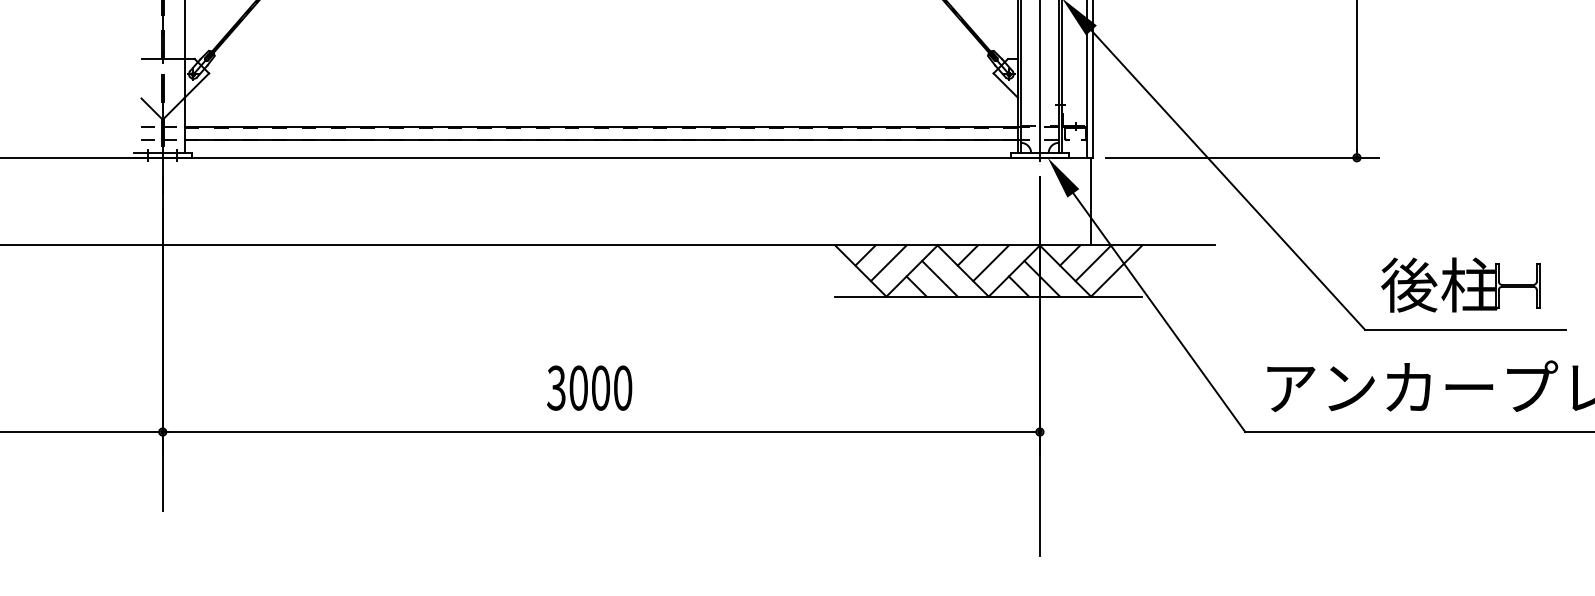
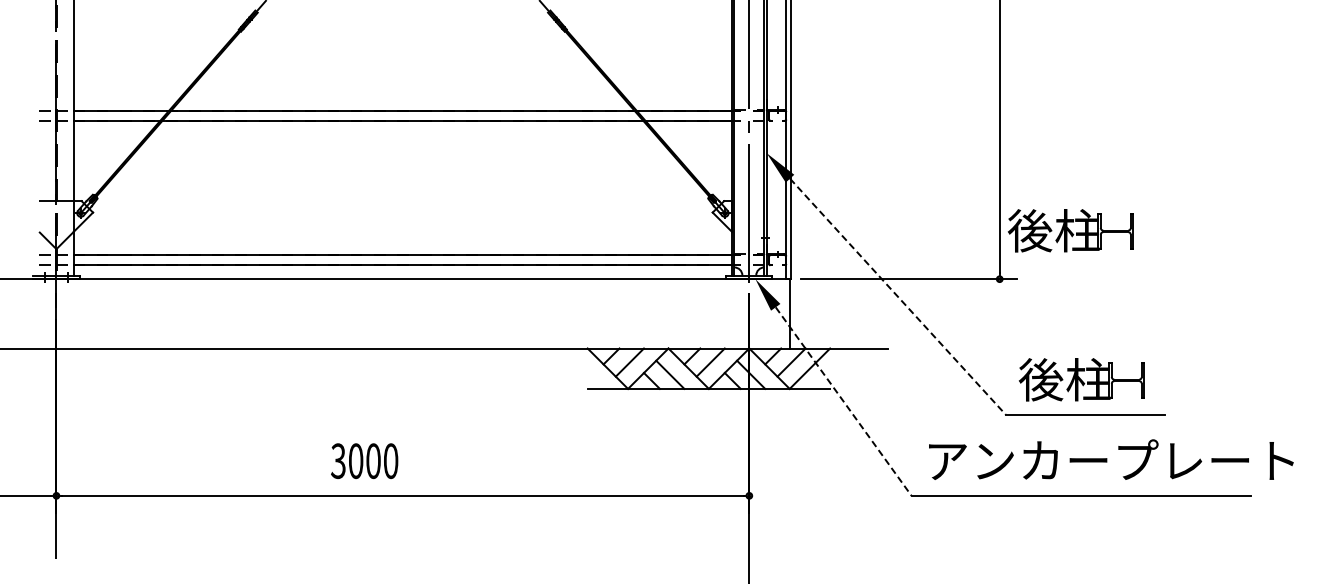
part: (1446, 96) -> (1070, 230), added
line: (1228, 180) -> (898, 297), solid -> dashed
line: (1159, 312) -> (843, 401), solid -> dashed
text: (589, 388) -> (364, 461), moved

